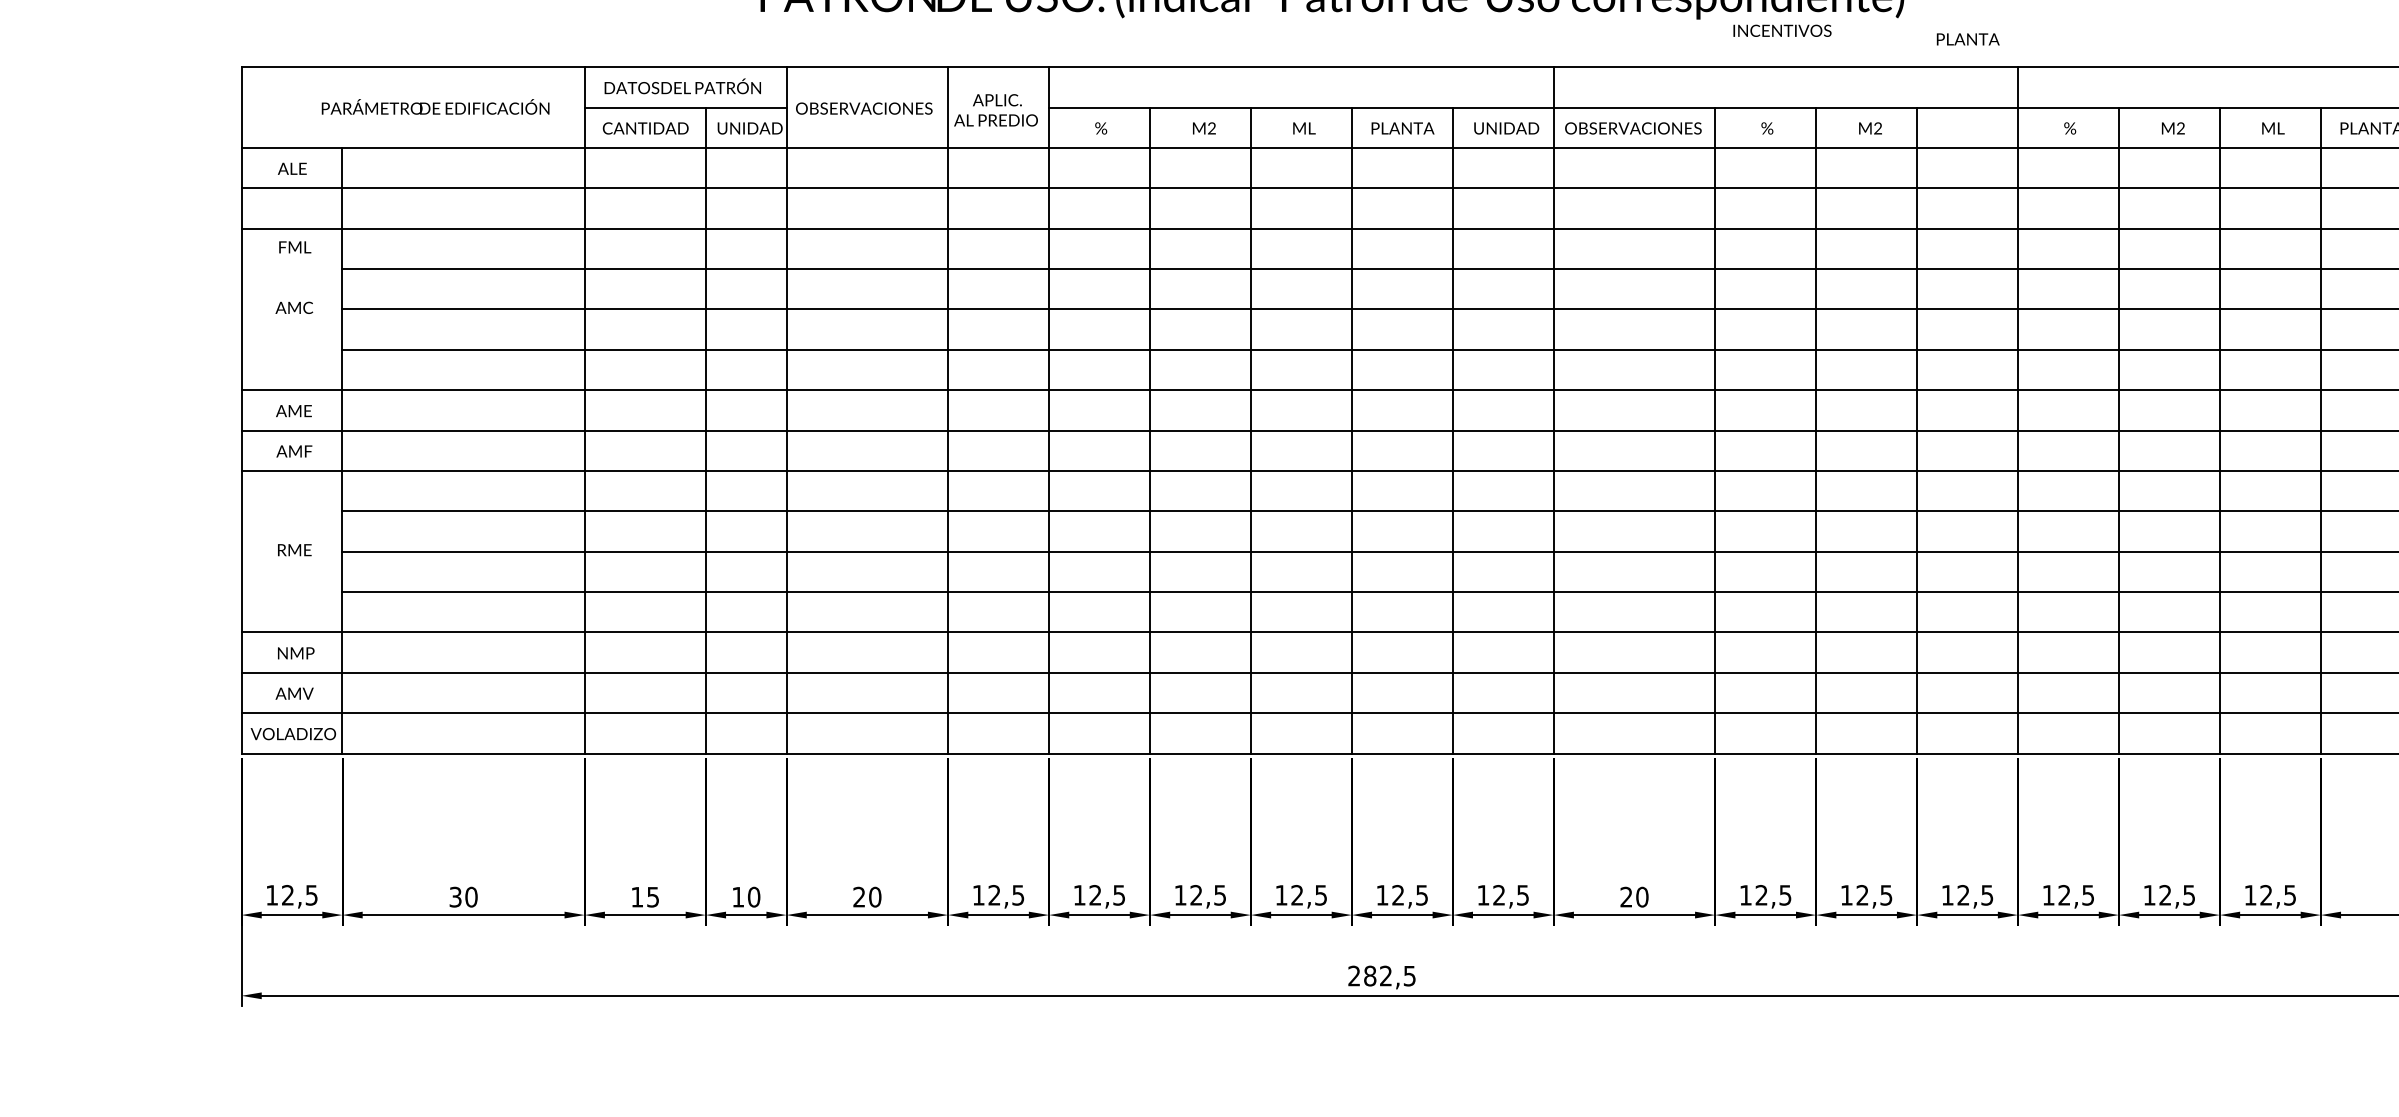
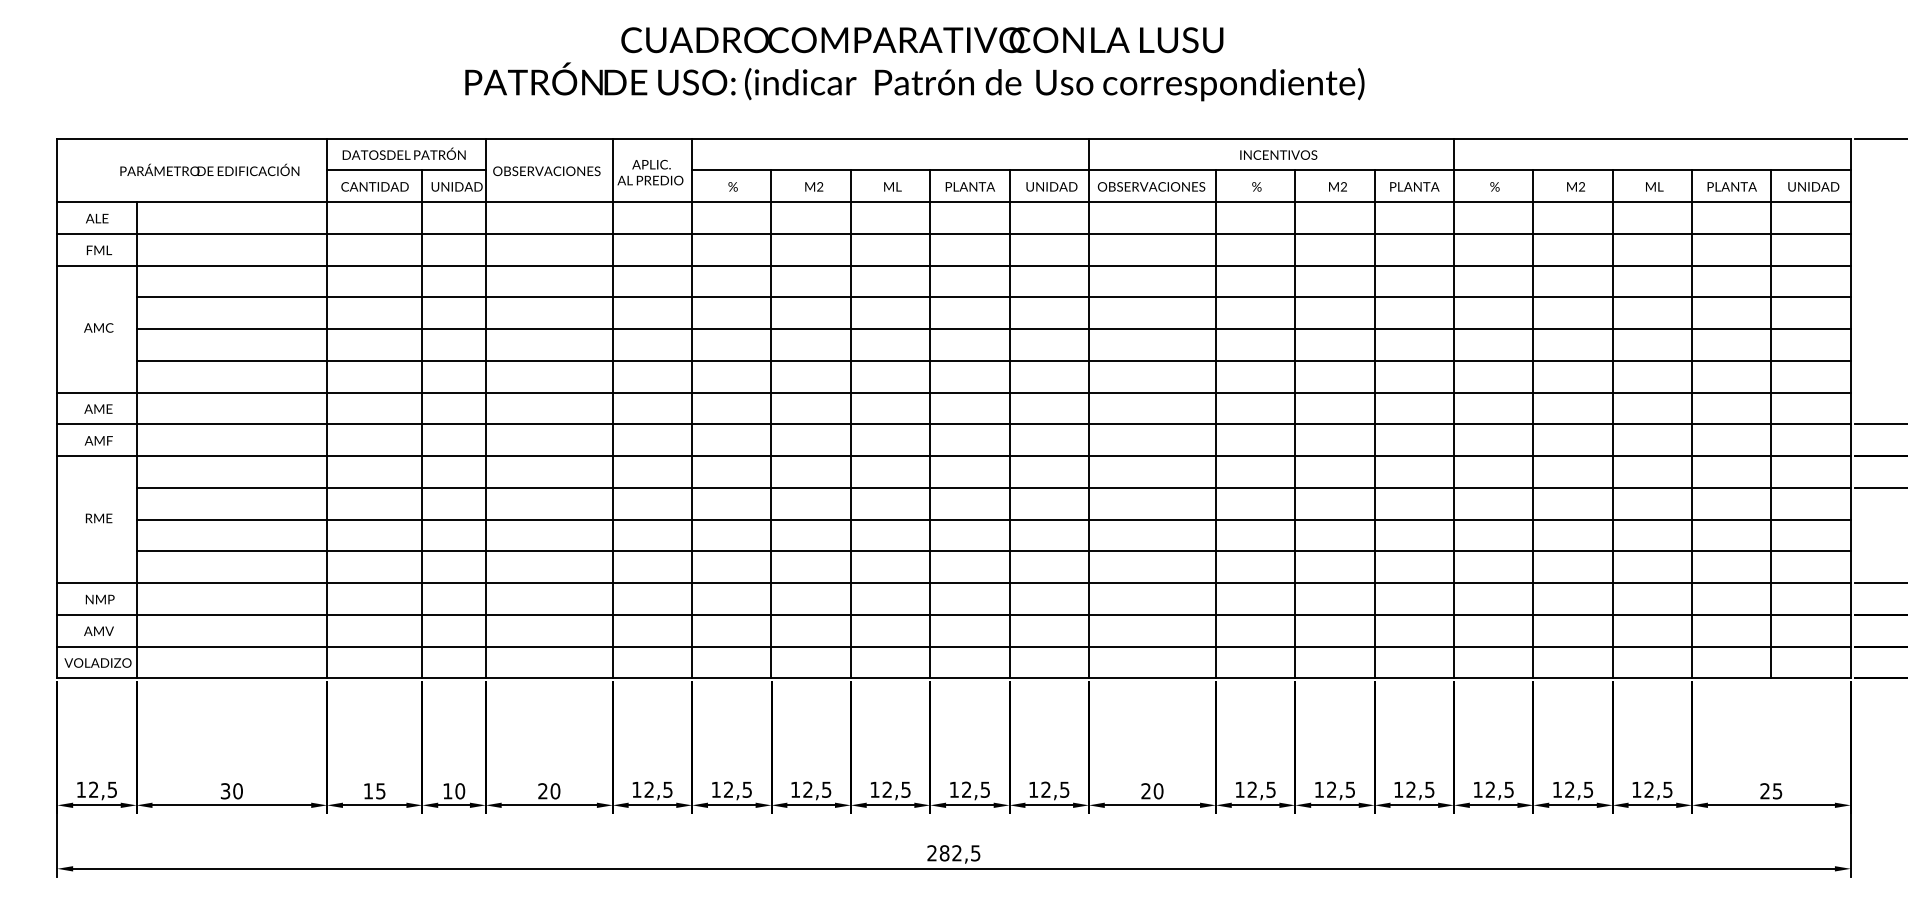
text: (1782, 30) -> (1278, 154), moved
text: (1967, 38) -> (1414, 186), moved
text: (294, 247) -> (98, 250), moved

